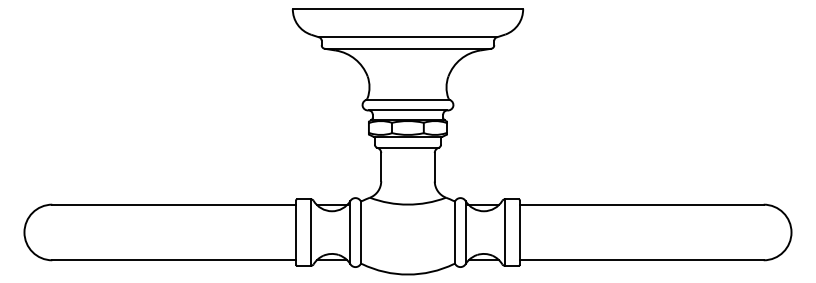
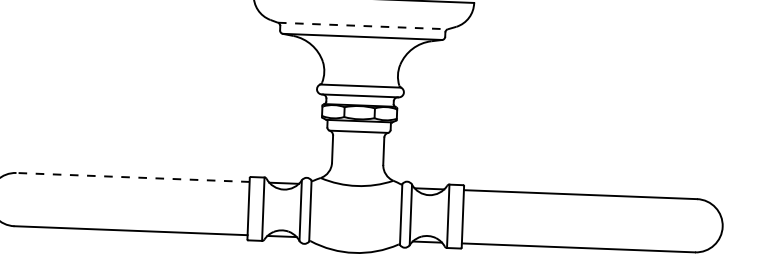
line: (407, 37) -> (362, 26), solid -> dashed
line: (174, 204) -> (133, 177), solid -> dashed

